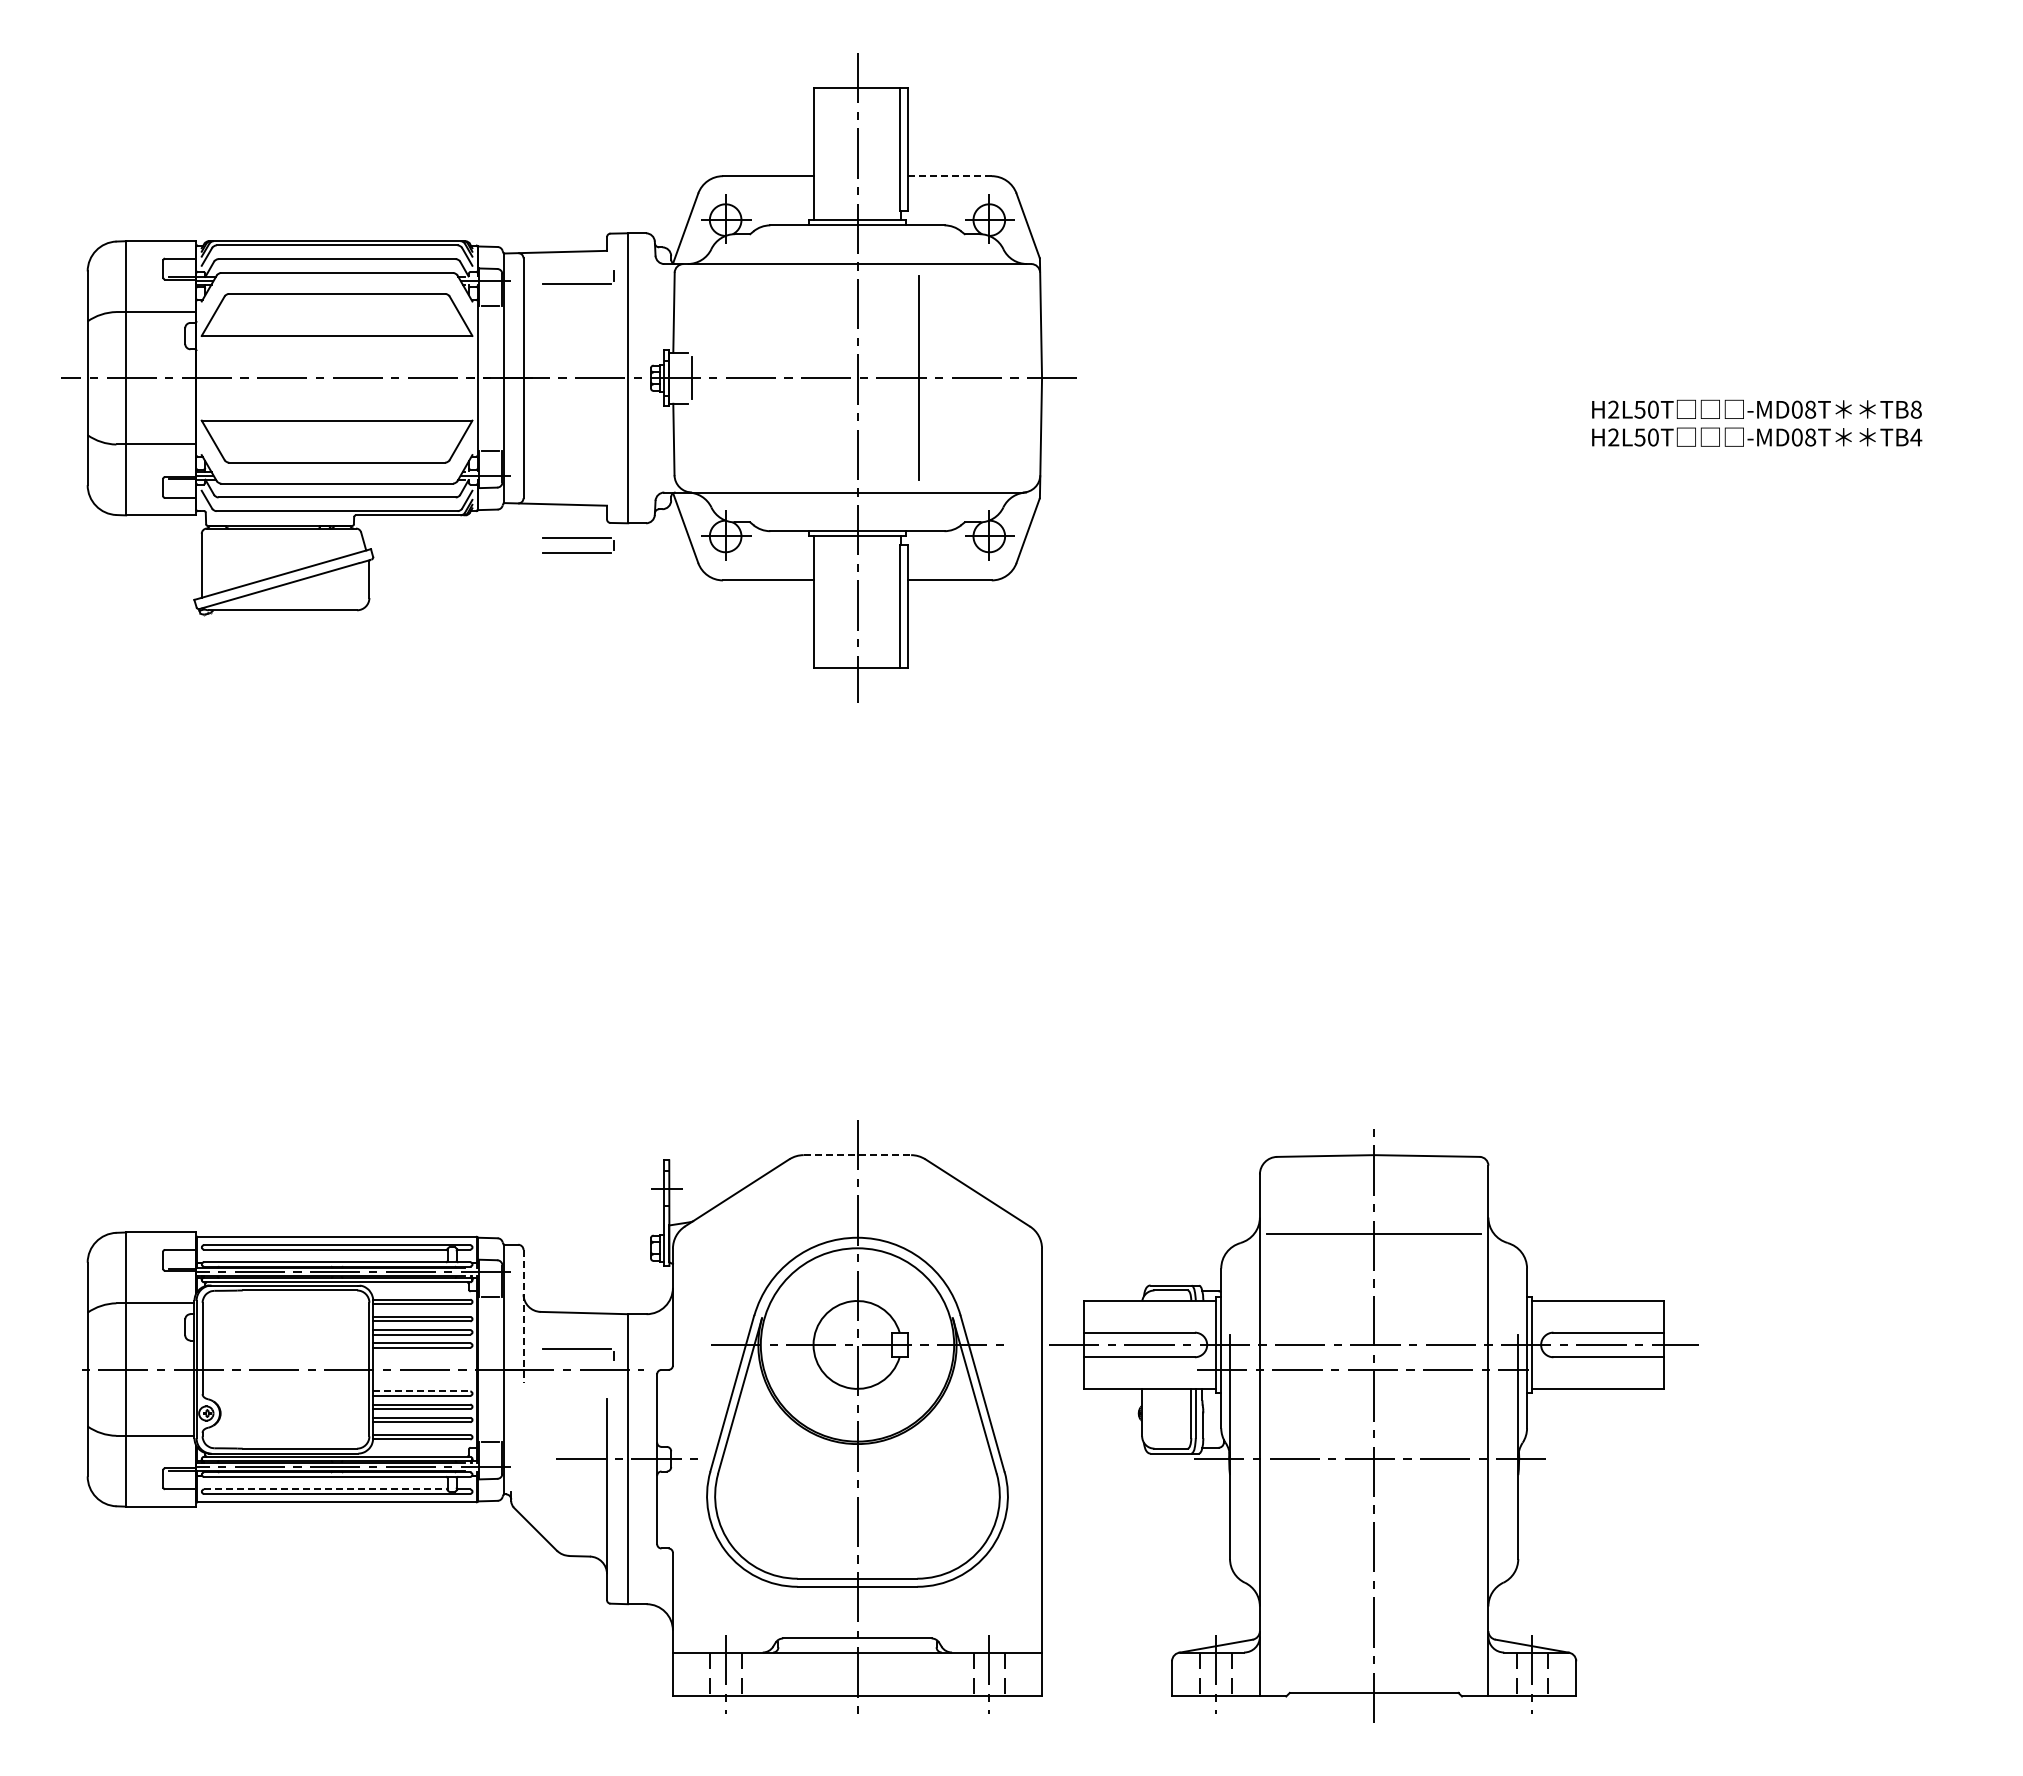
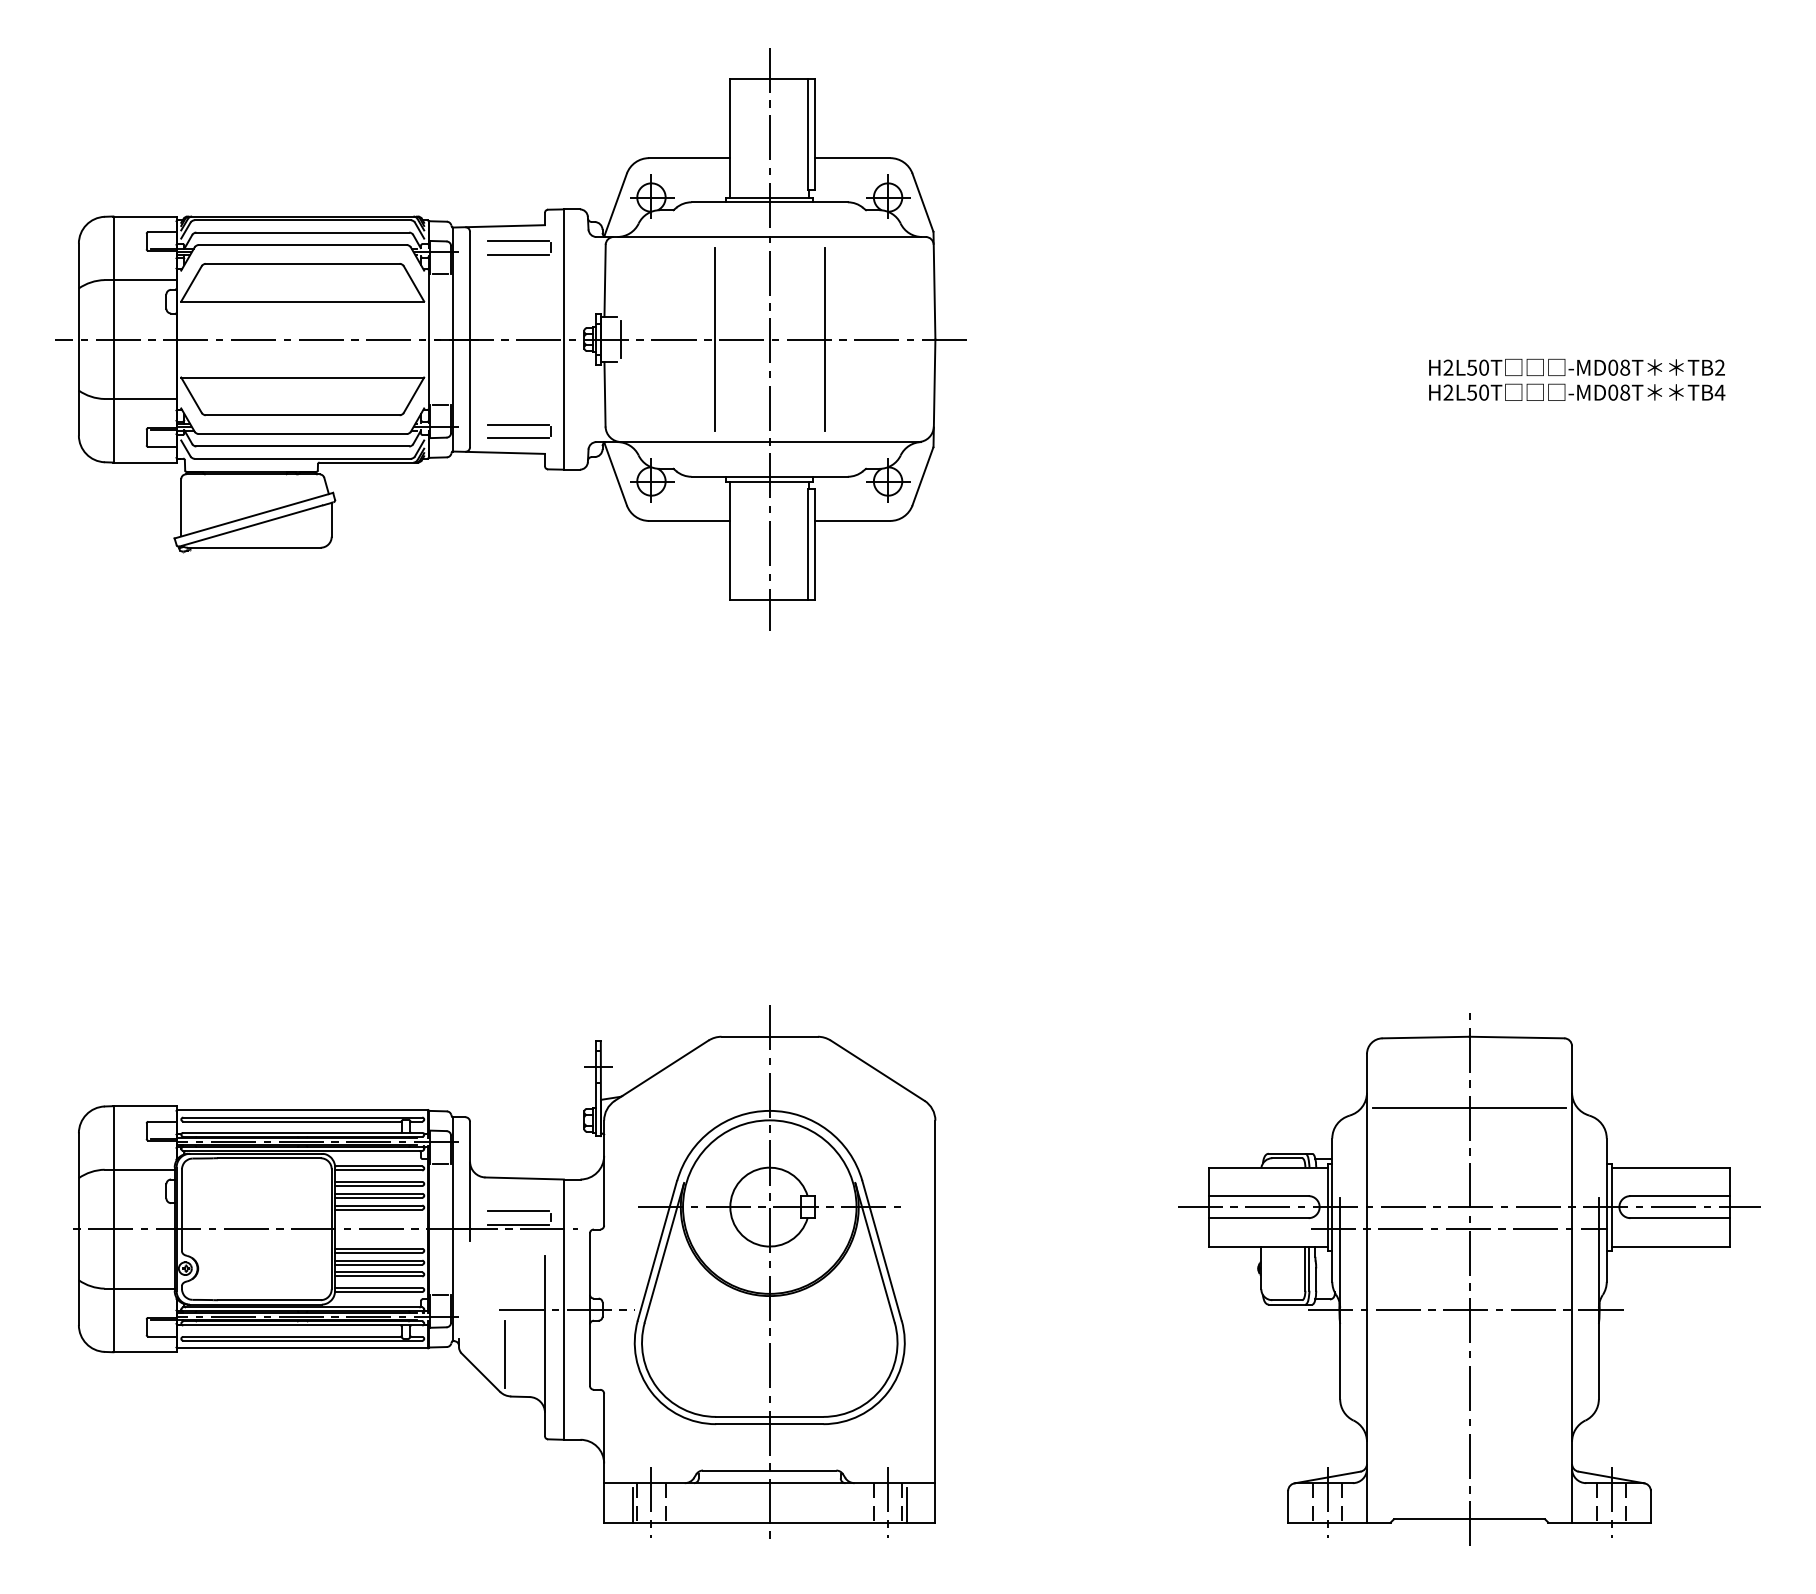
line: (949, 176) -> (852, 158), dashed -> solid
line: (577, 268) -> (518, 240), added
line: (795, 378) -> (714, 339), added
text: (1915, 409) -> (1719, 367), TB8 -> TB2
part: (578, 538) -> (519, 424), moved
line: (857, 1155) -> (769, 1037), dashed -> solid
line: (523, 1316) -> (470, 1181), dashed -> solid
line: (577, 1364) -> (518, 1224), added
line: (421, 1391) -> (378, 1248), dashed -> solid
part: (1373, 1425) -> (1468, 1279), moved
line: (325, 1489) -> (292, 1336), dashed -> solid
line: (562, 1509) -> (505, 1354), added
line: (704, 1676) -> (632, 1504), added
line: (1010, 1676) -> (907, 1504), added

